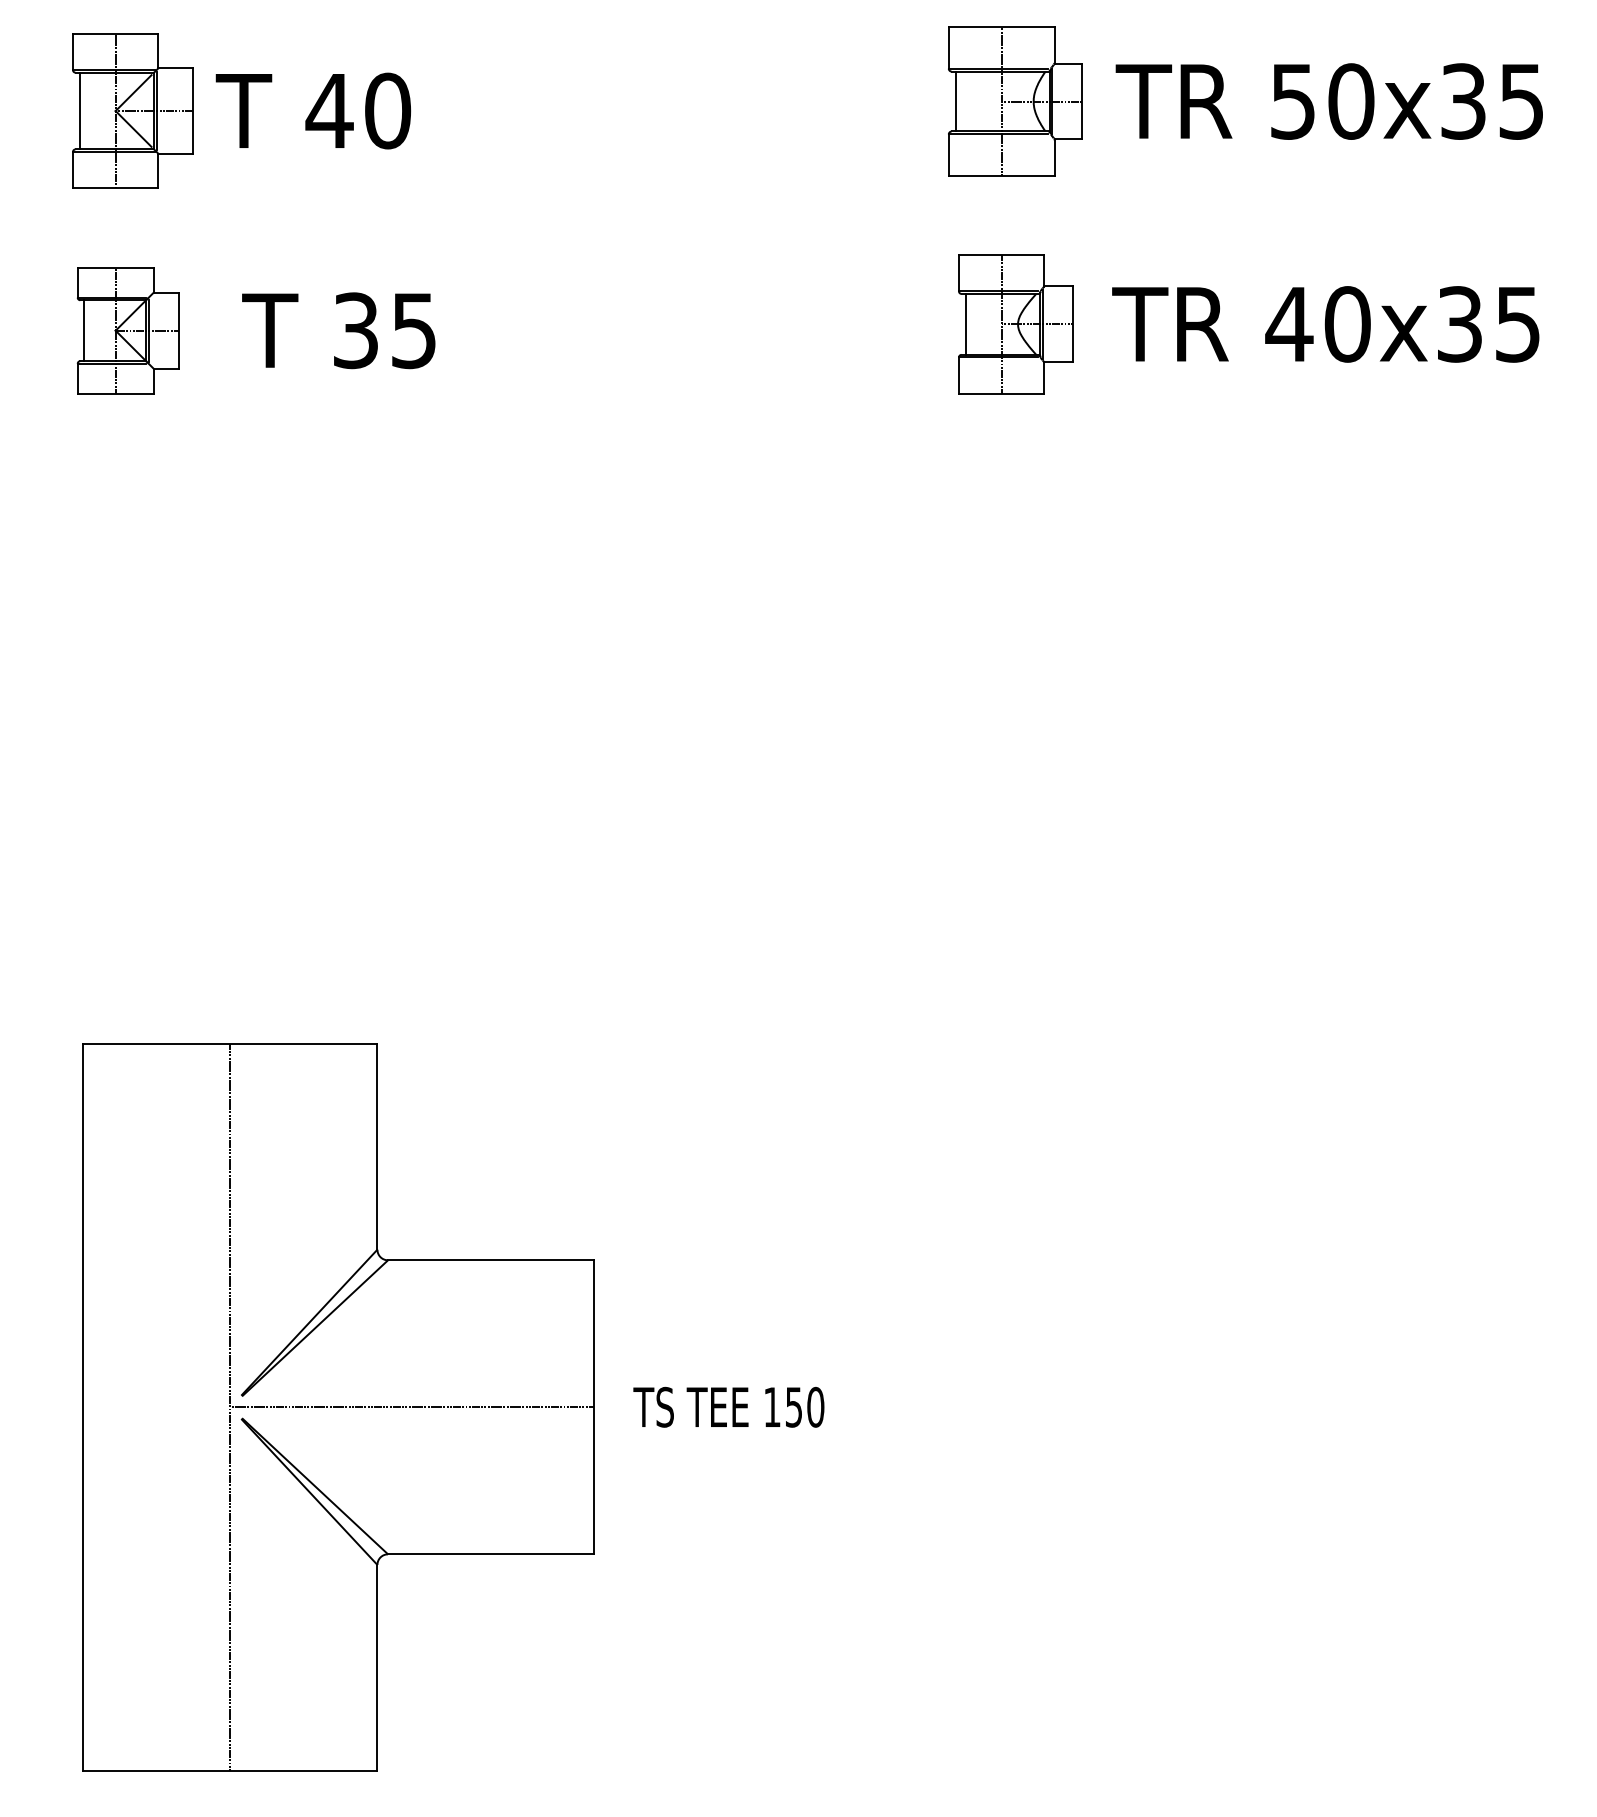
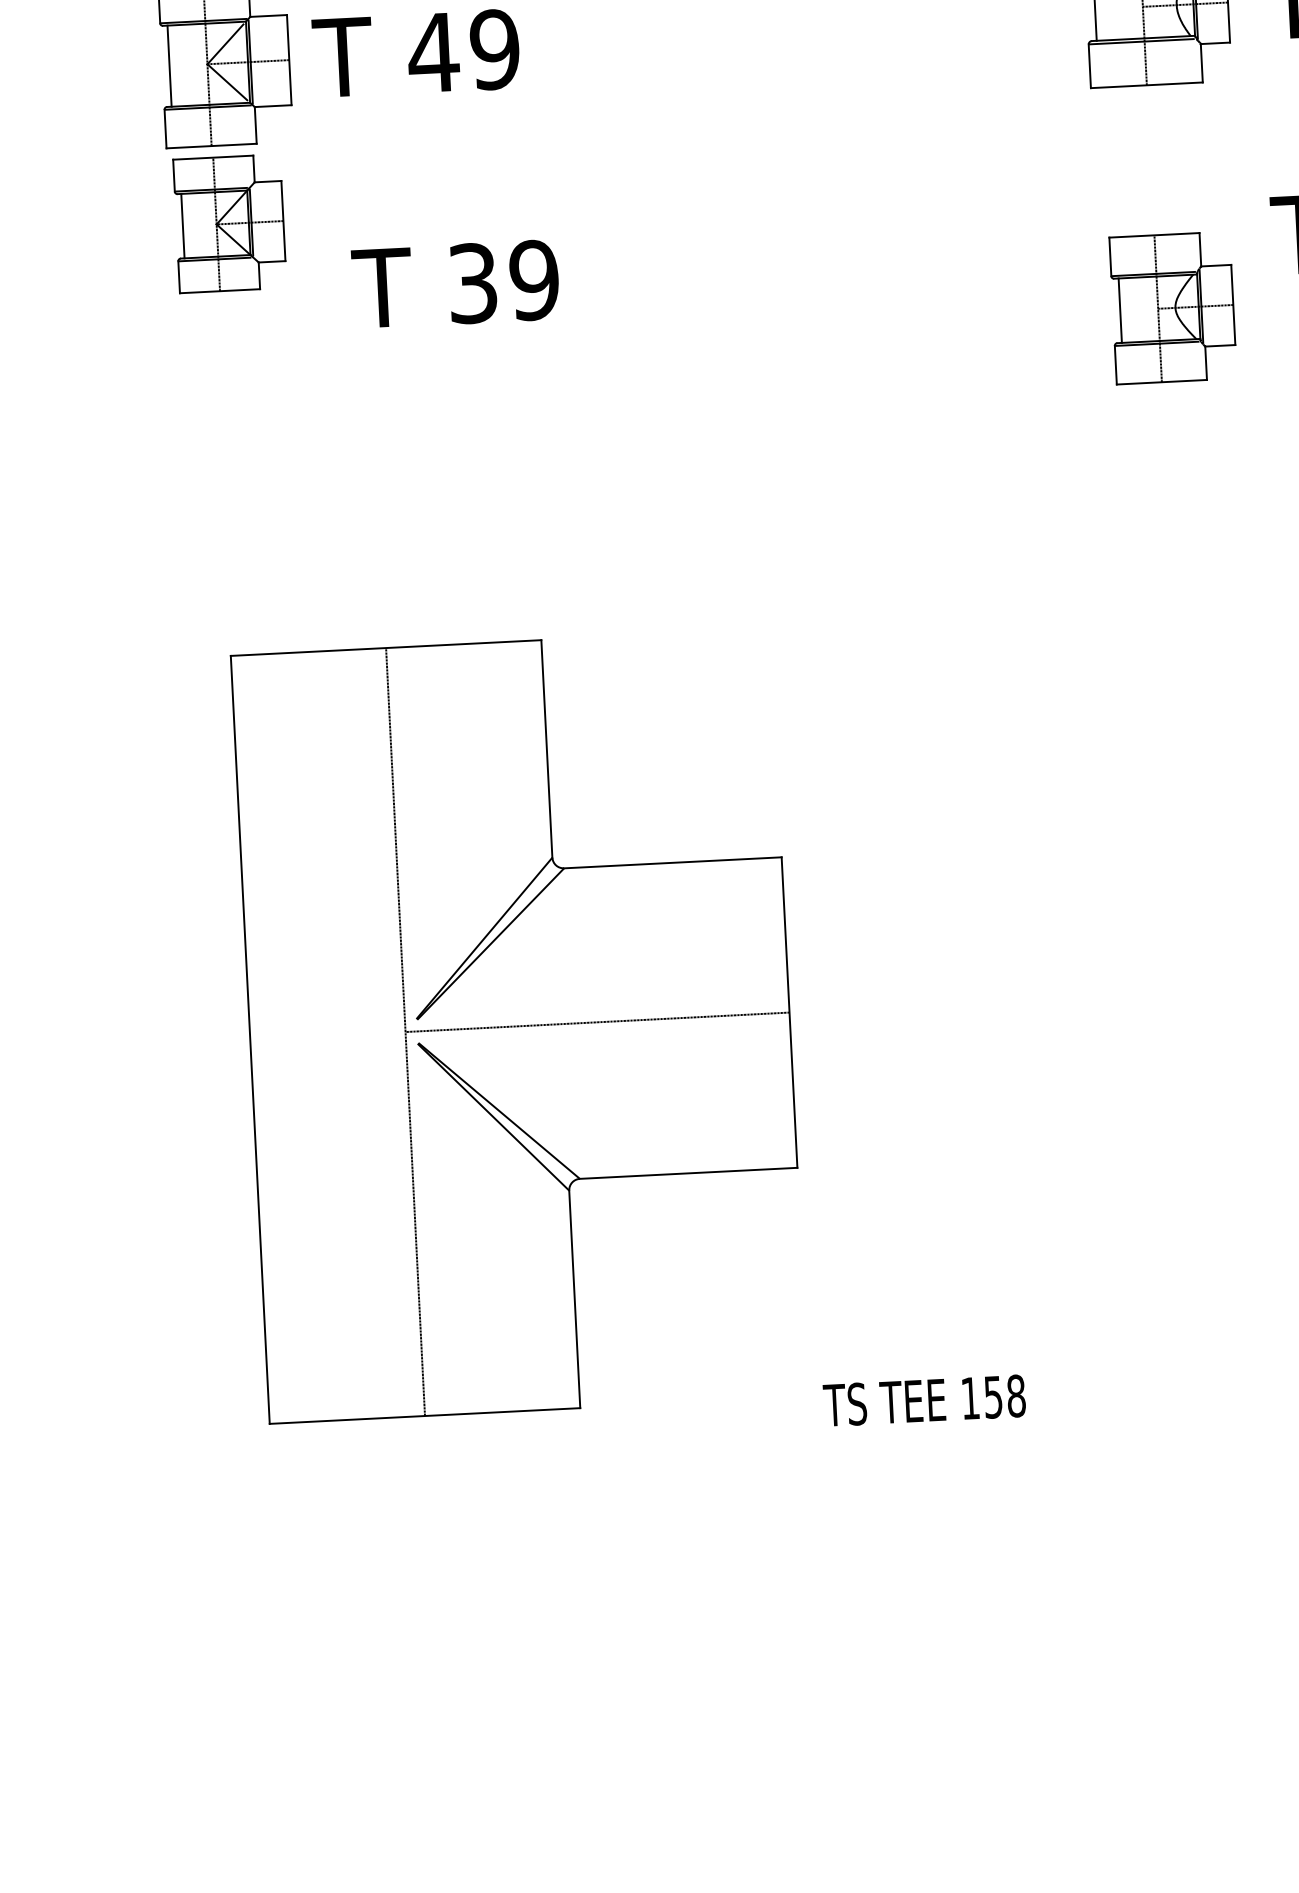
text: (387, 110) -> (494, 49), 40 -> 49
part: (1015, 324) -> (1172, 308), moved
part: (127, 330) -> (229, 223), moved
text: (413, 330) -> (533, 280), 35 -> 39
part: (338, 1407) -> (519, 1026), moved
text: (815, 1407) -> (1016, 1396), 150 -> 158

